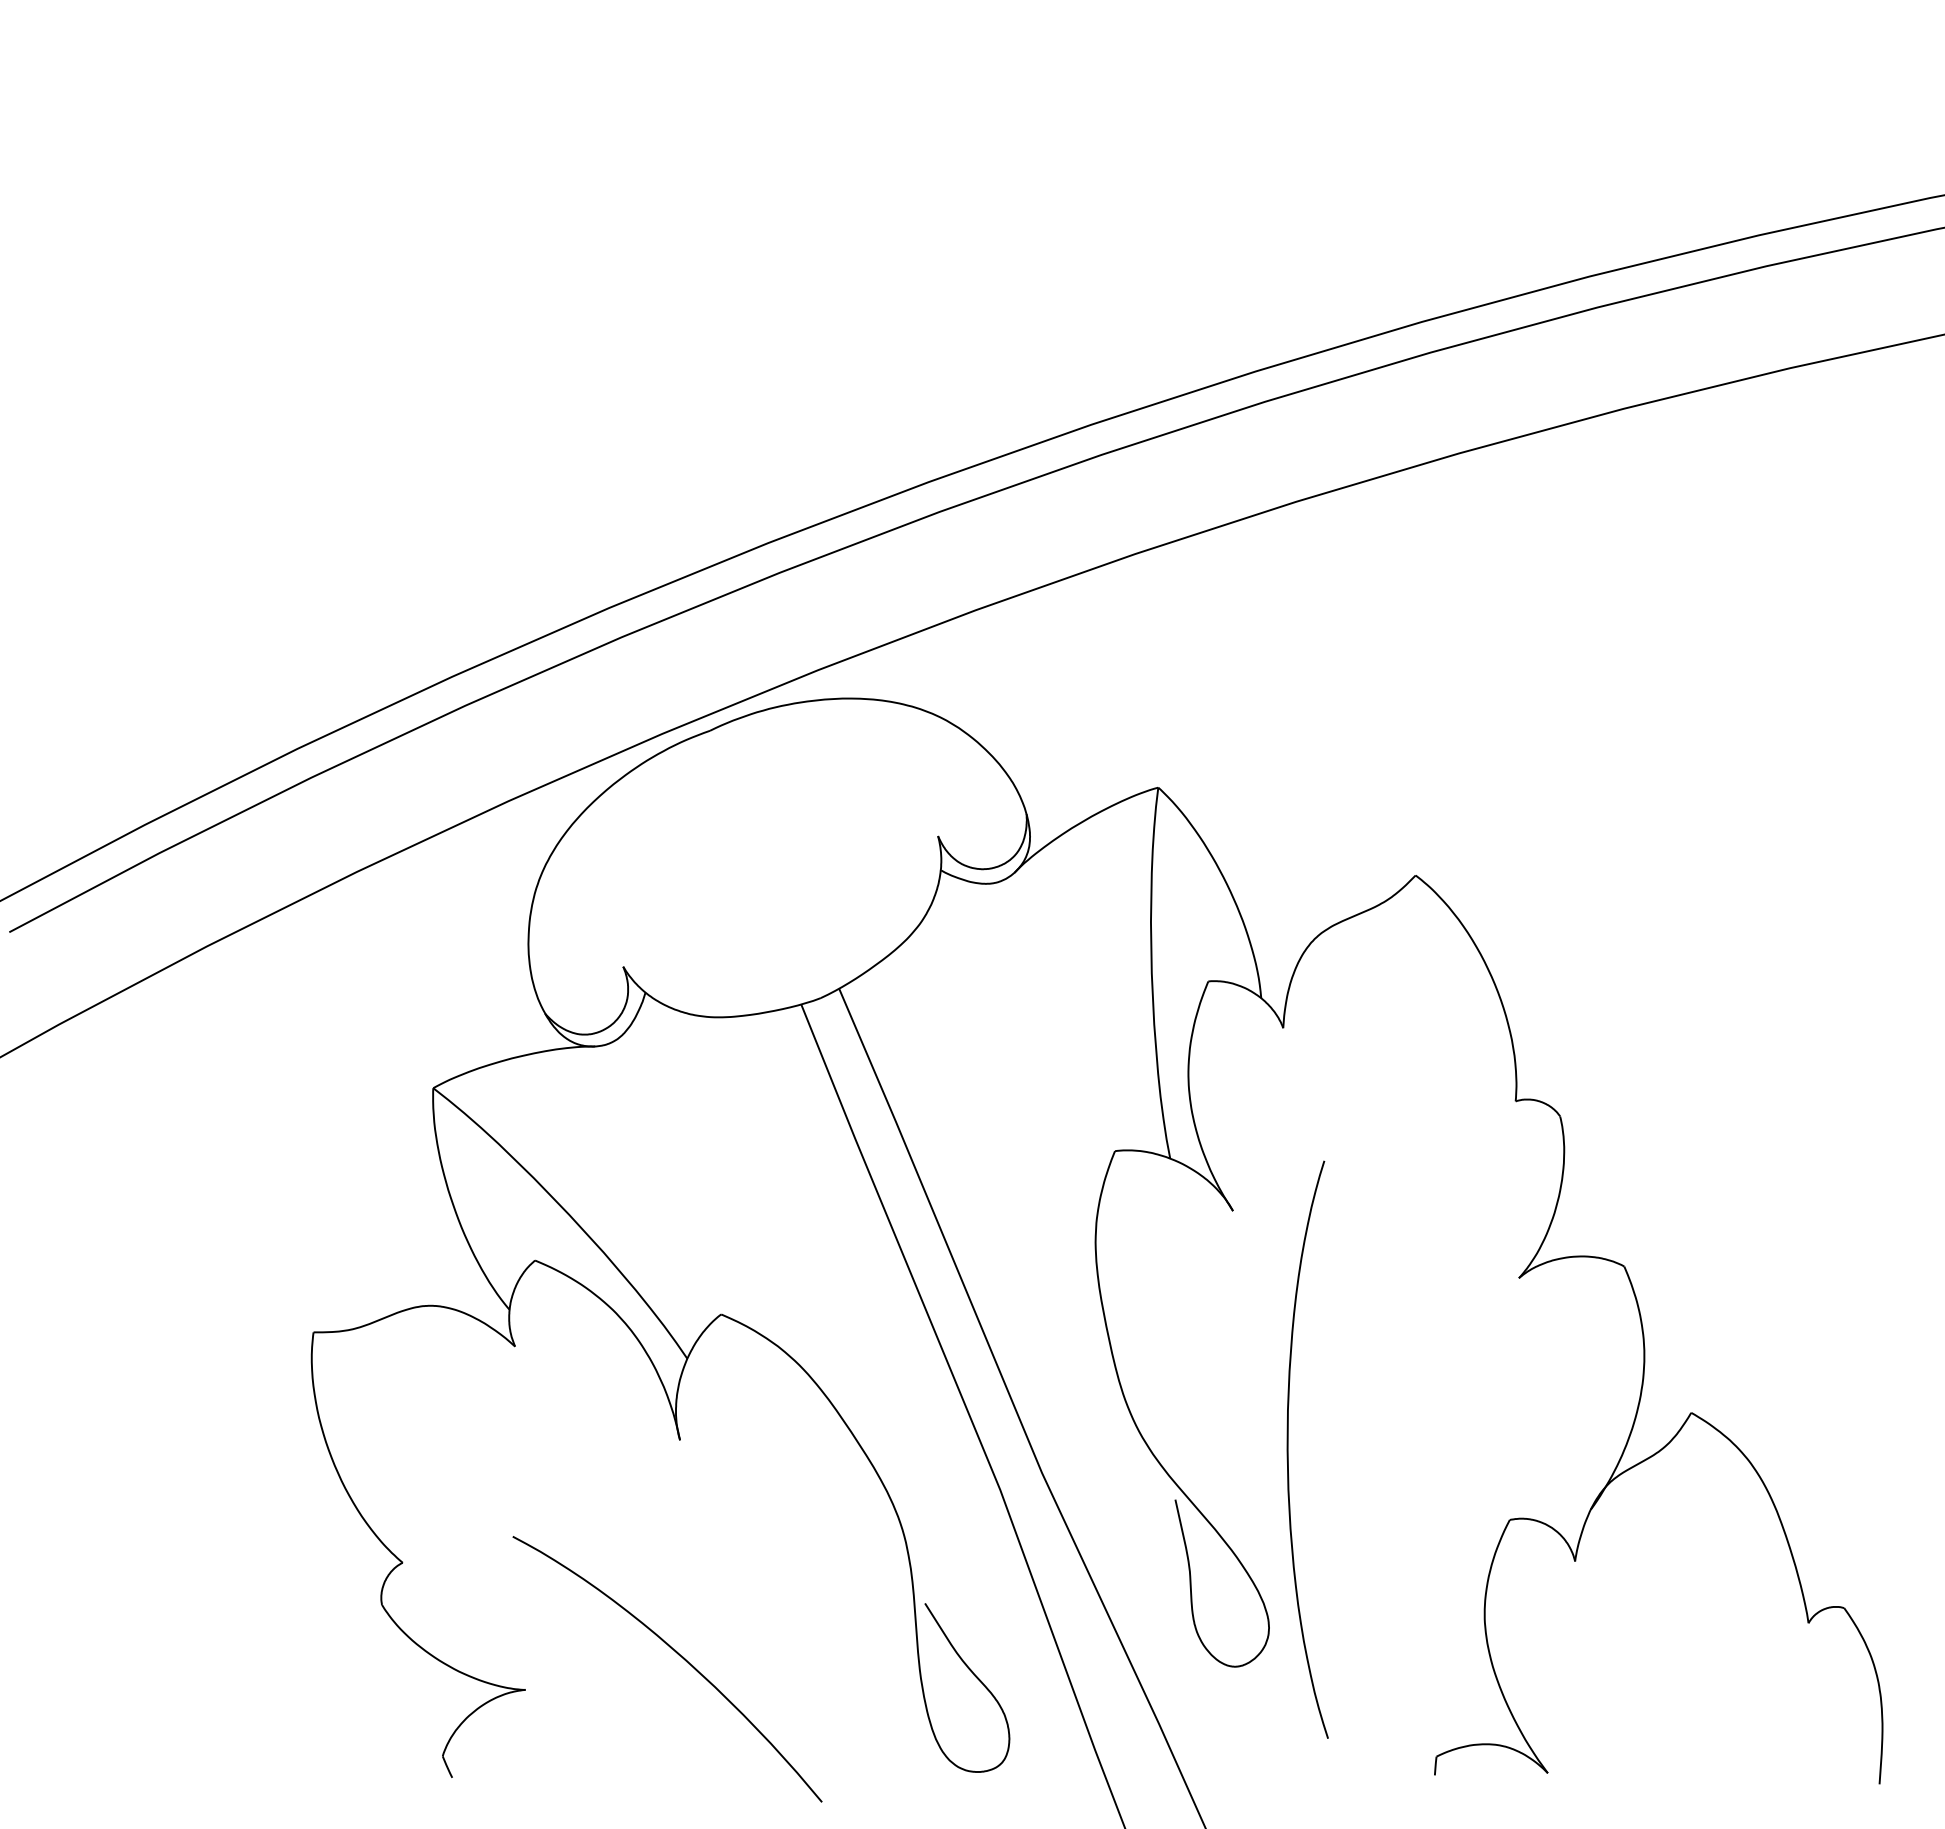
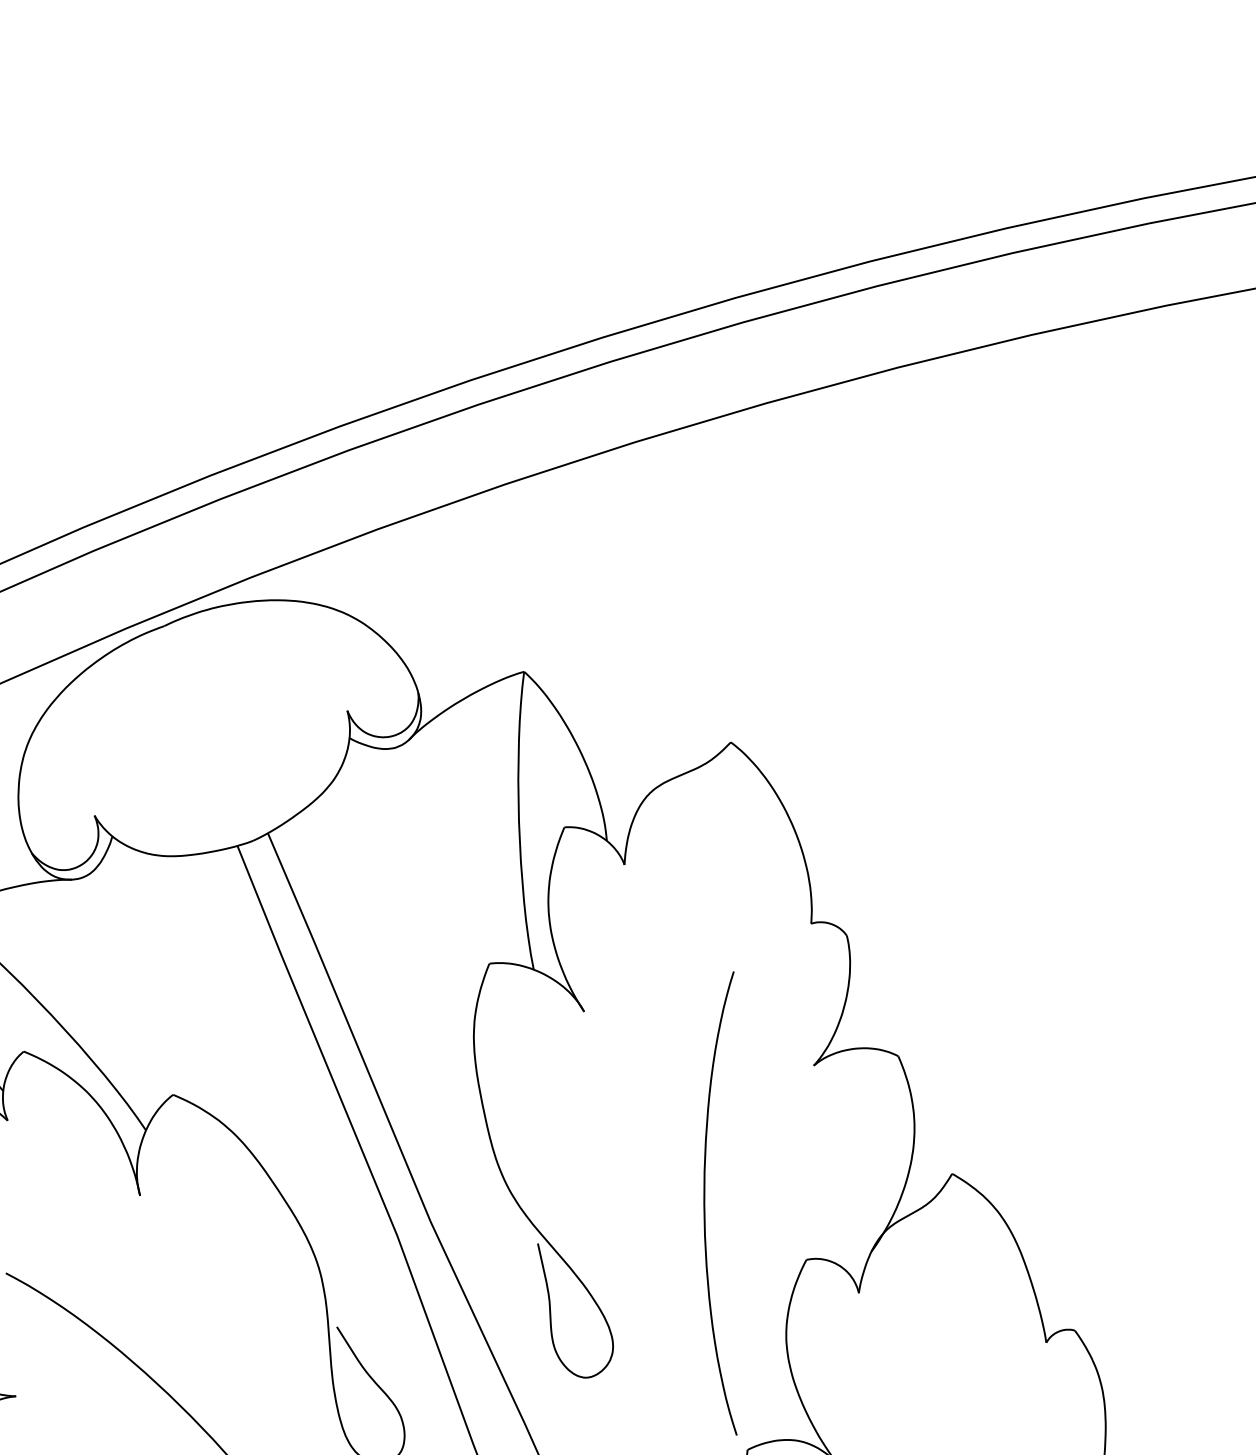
curve: (1288, 1449) -> (705, 1203), moved

